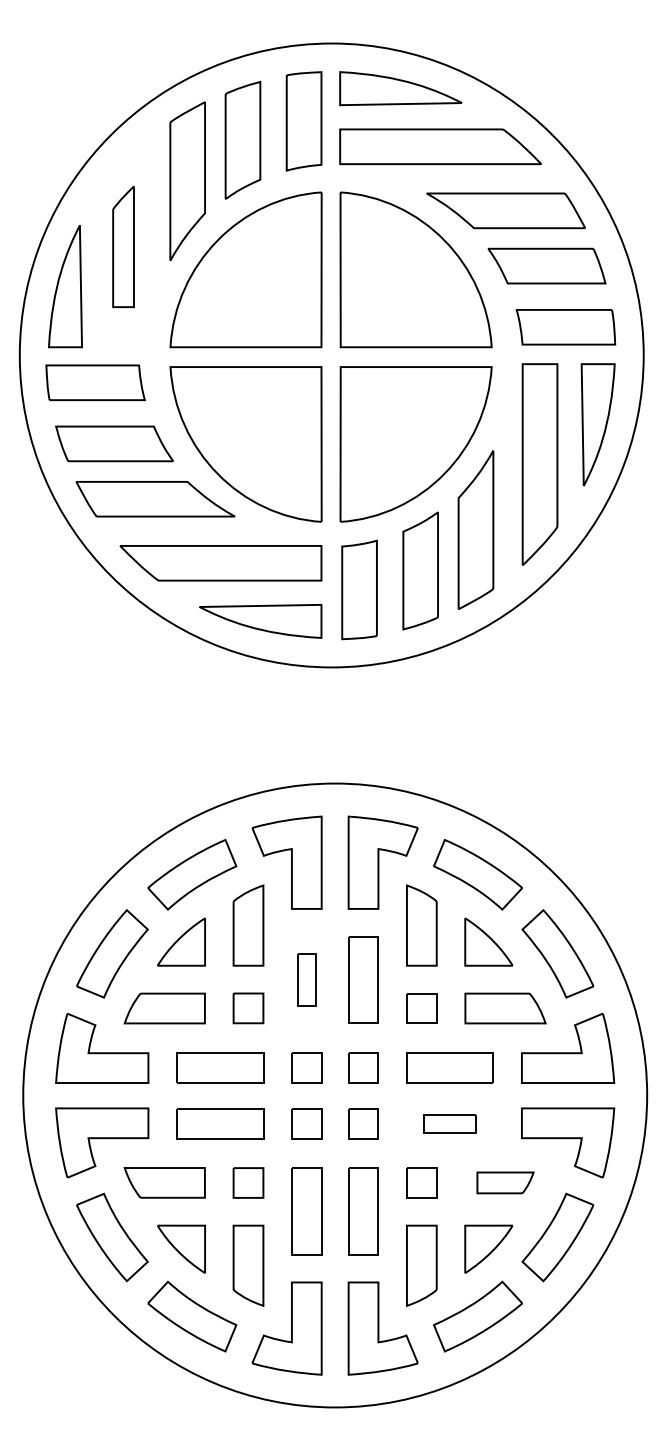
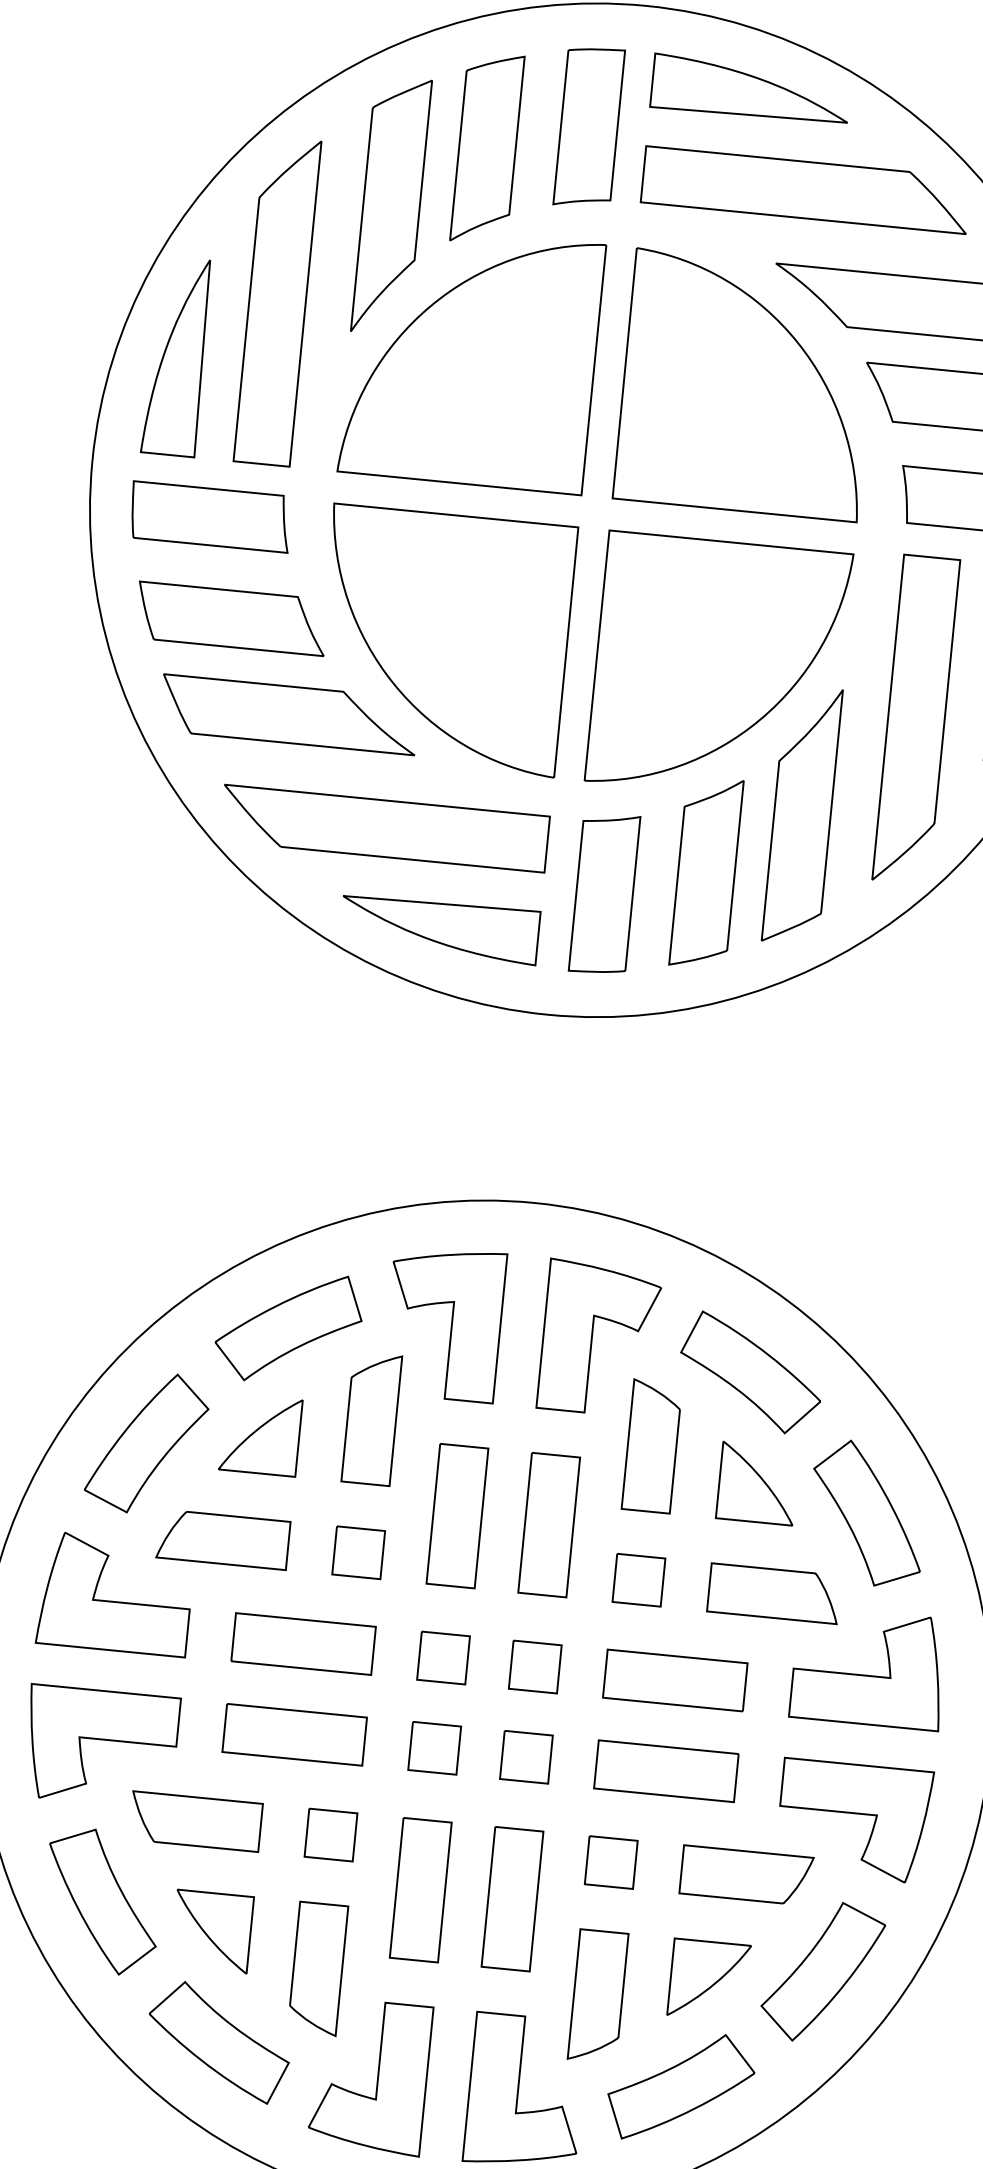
part: (123, 246) -> (277, 301), size x1.67
part: (306, 979) -> (457, 1515), size x1.67
part: (449, 1123) -> (665, 1770), size x1.67
part: (505, 1182) -> (746, 1875), size x1.43

